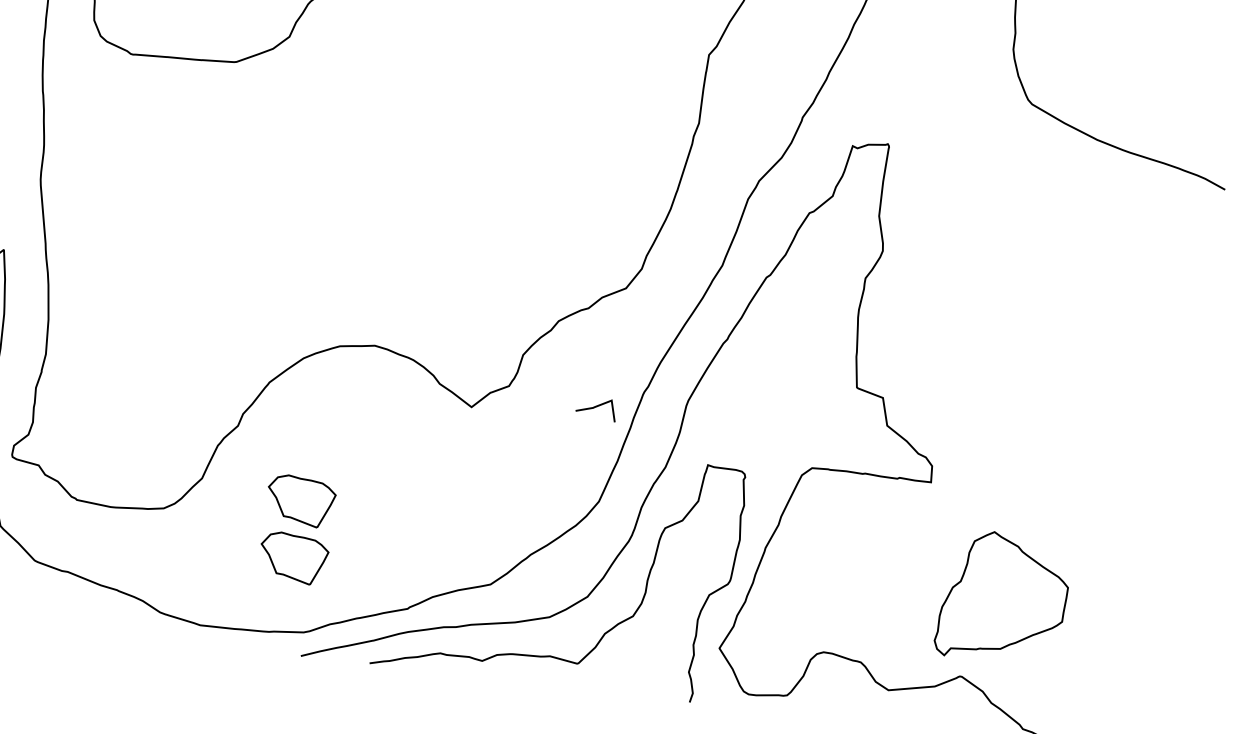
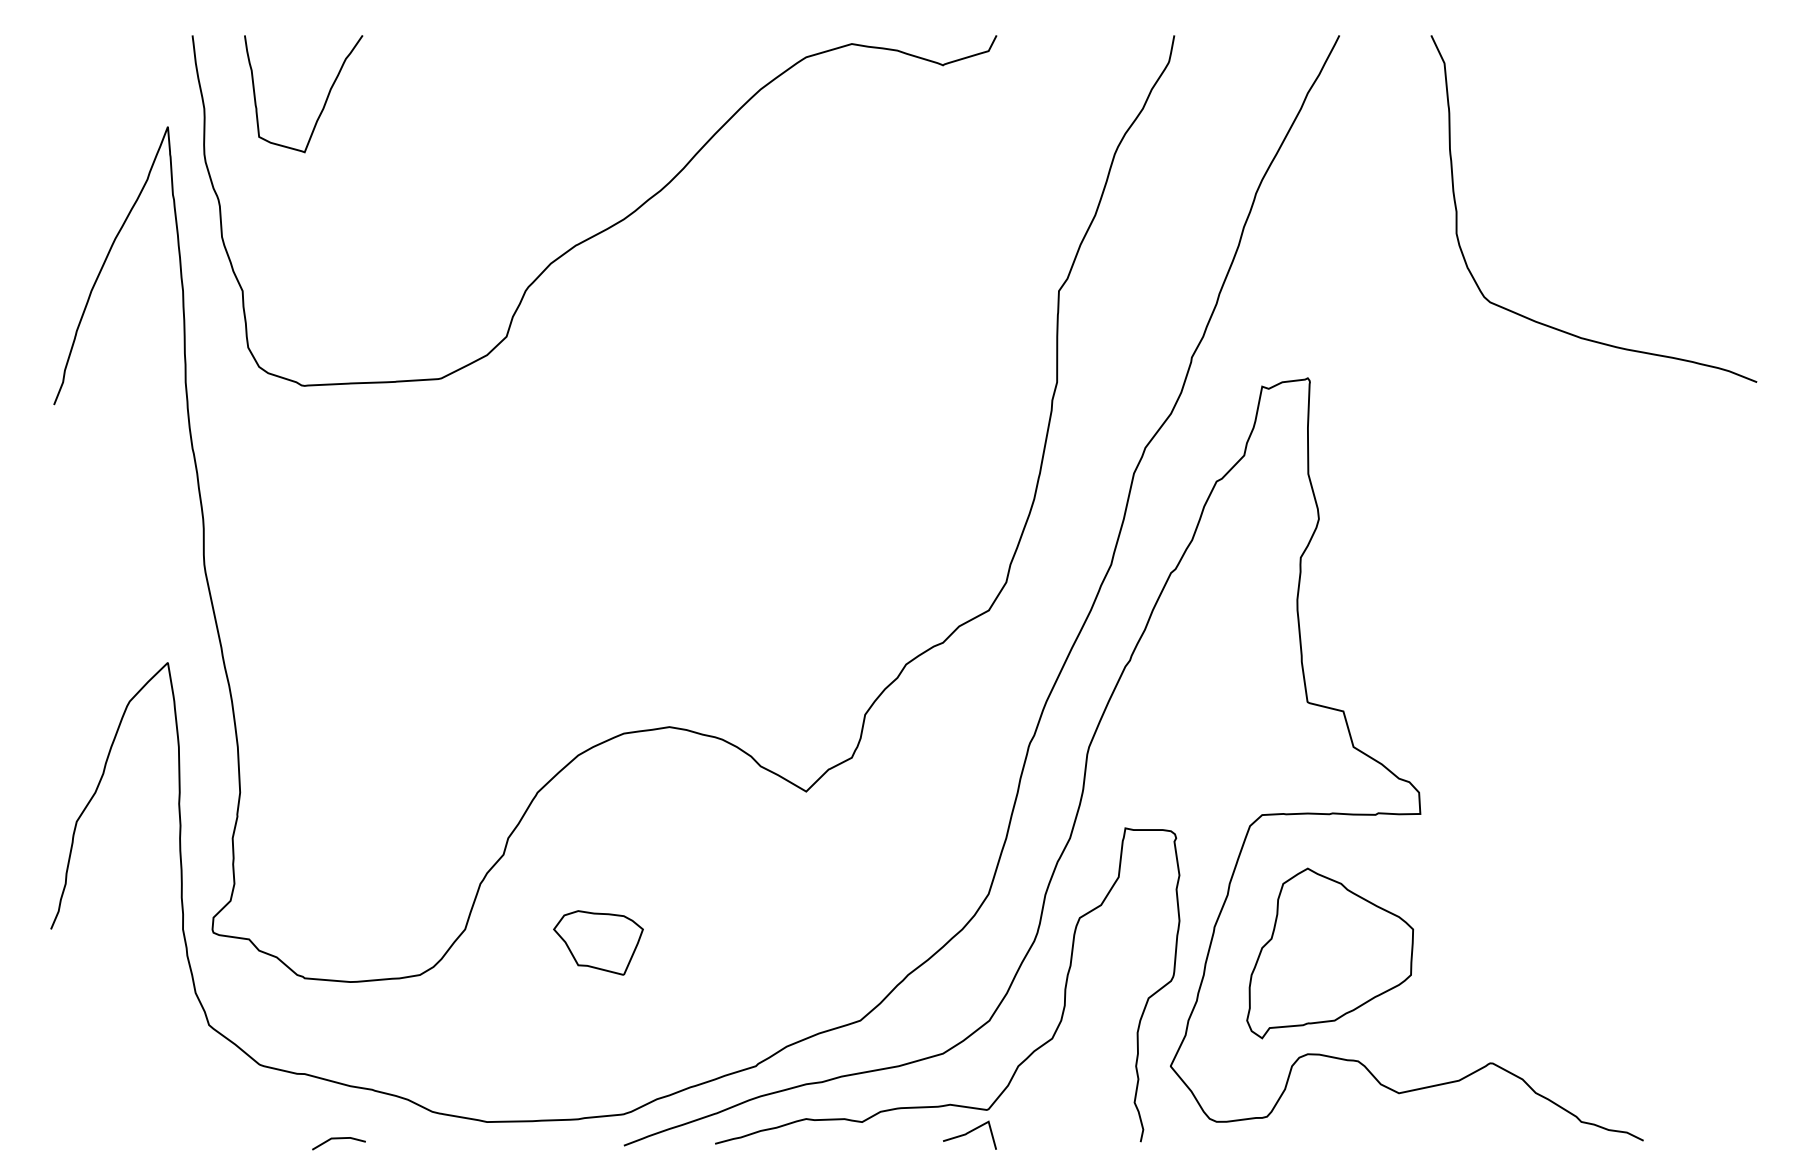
line: (596, 407) -> (969, 1133), moved
part: (293, 558) -> (598, 1018), removed
part: (1002, 597) -> (1329, 953), moved
line: (86, 624) -> (338, 1139), added

